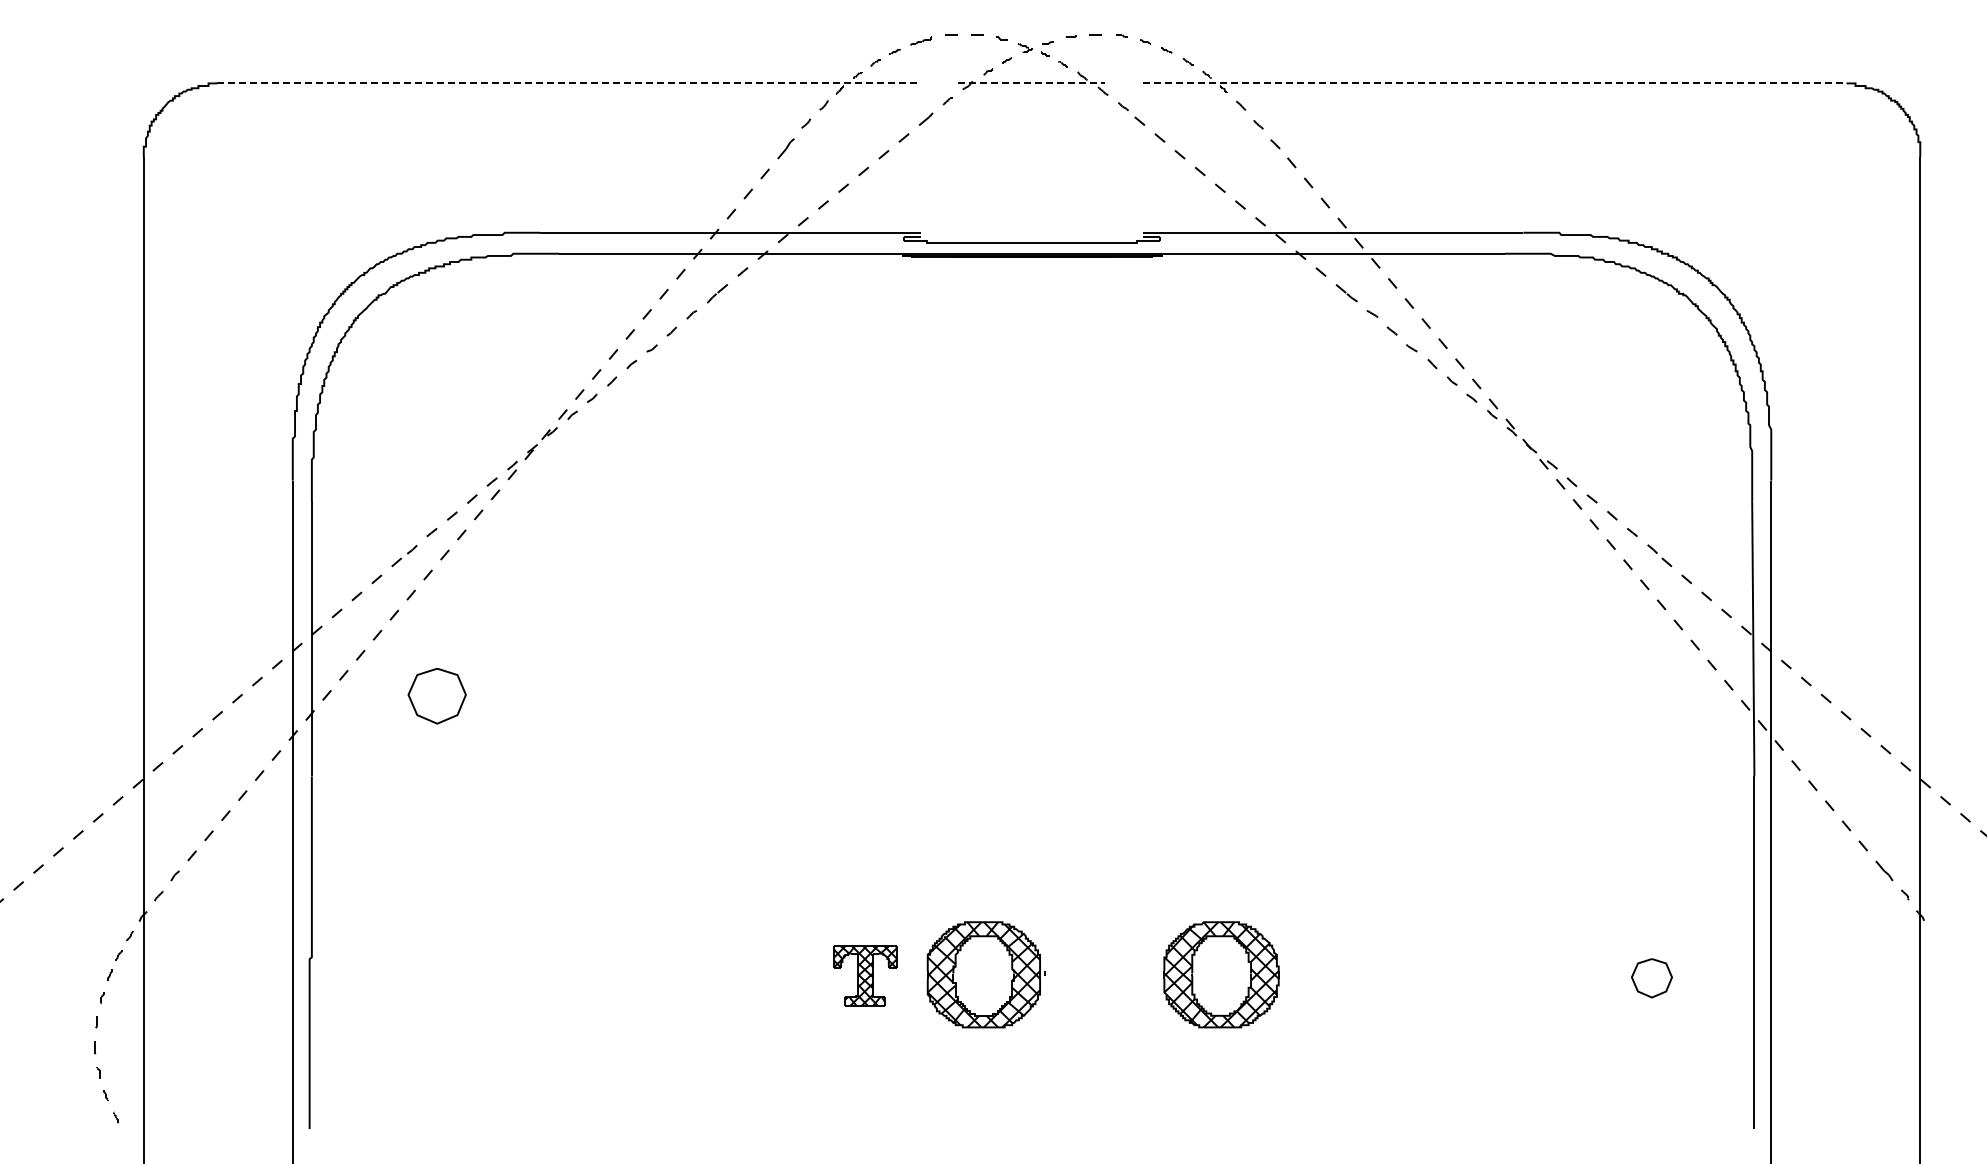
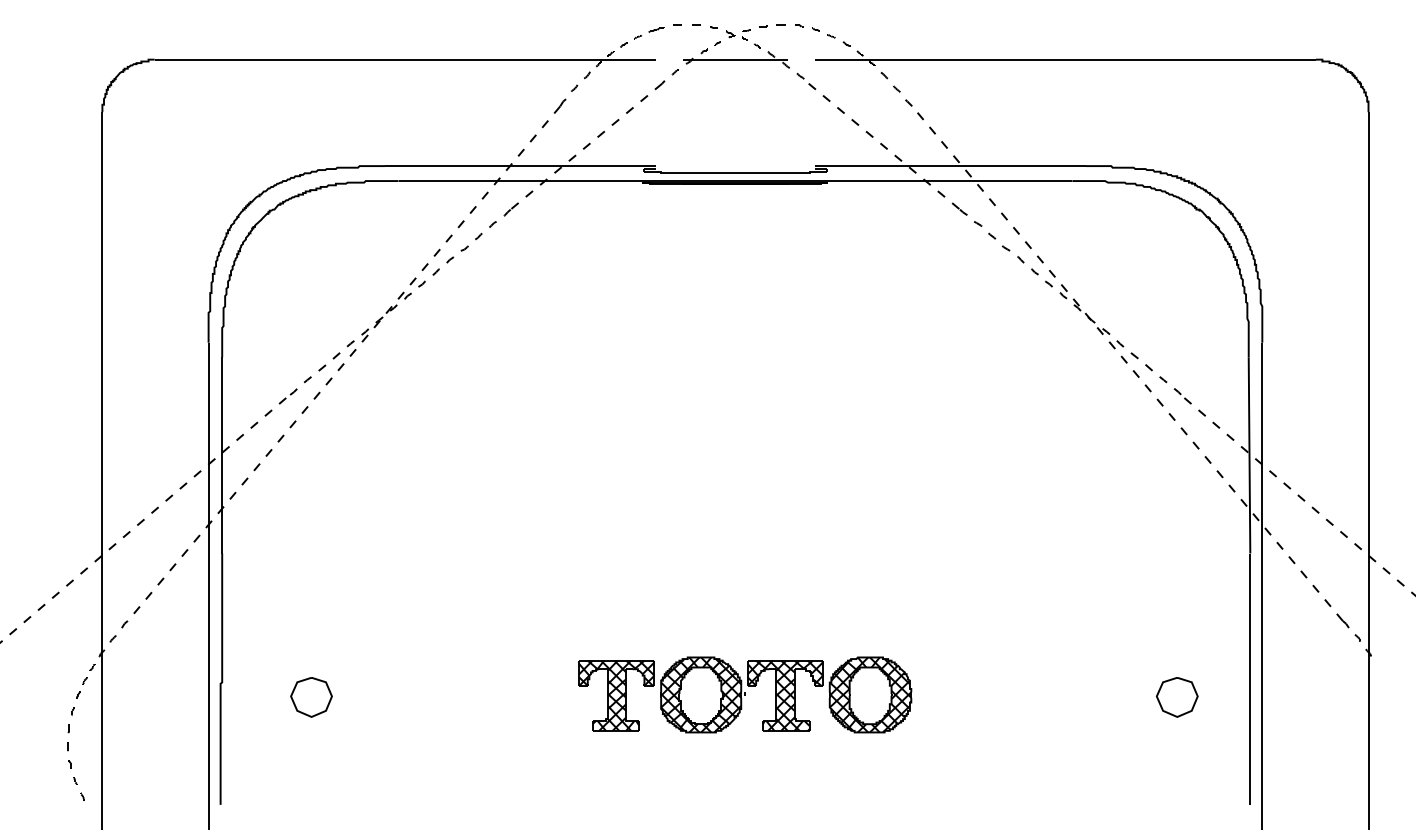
line: (568, 83) -> (405, 59), dashed -> solid
line: (1032, 83) -> (735, 59), dashed -> solid
line: (1494, 83) -> (1065, 59), dashed -> solid
part: (436, 696) -> (311, 697), moved
part: (865, 975) -> (616, 695), size x1.67
part: (1101, 975) -> (784, 695), added
part: (1651, 978) -> (1176, 697), size x1.43

